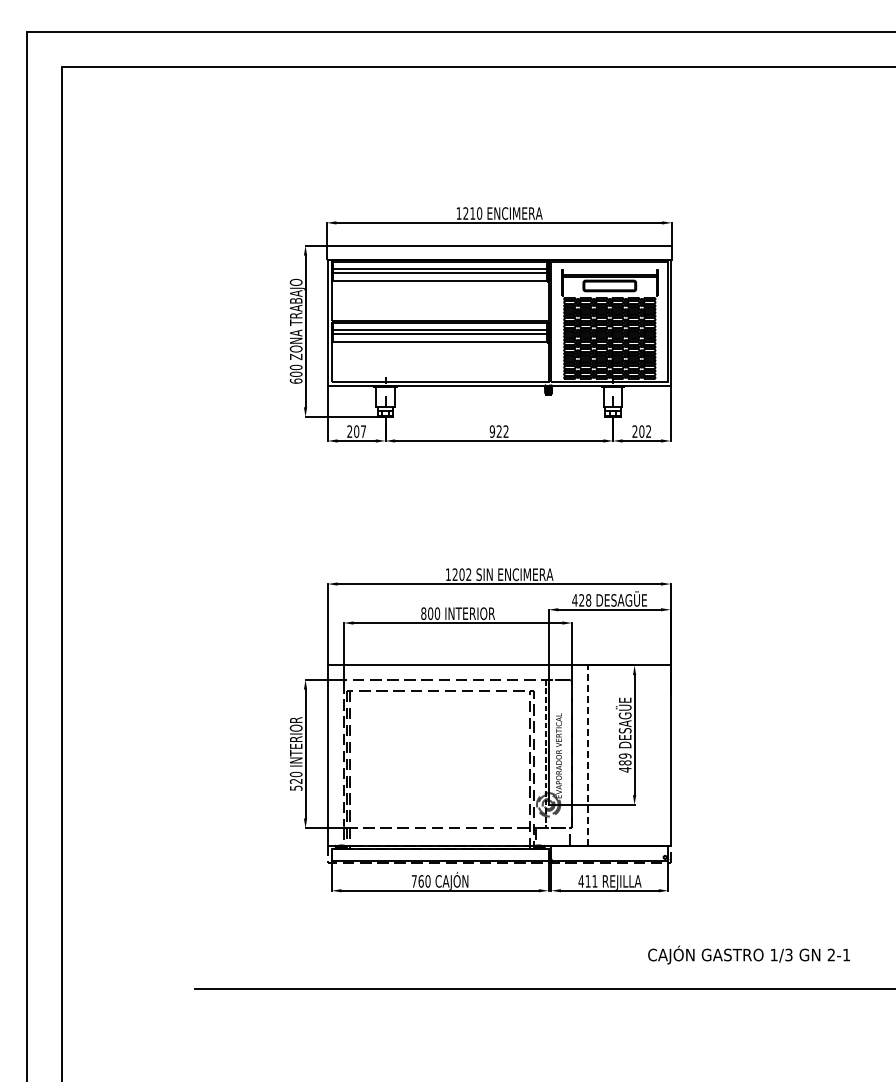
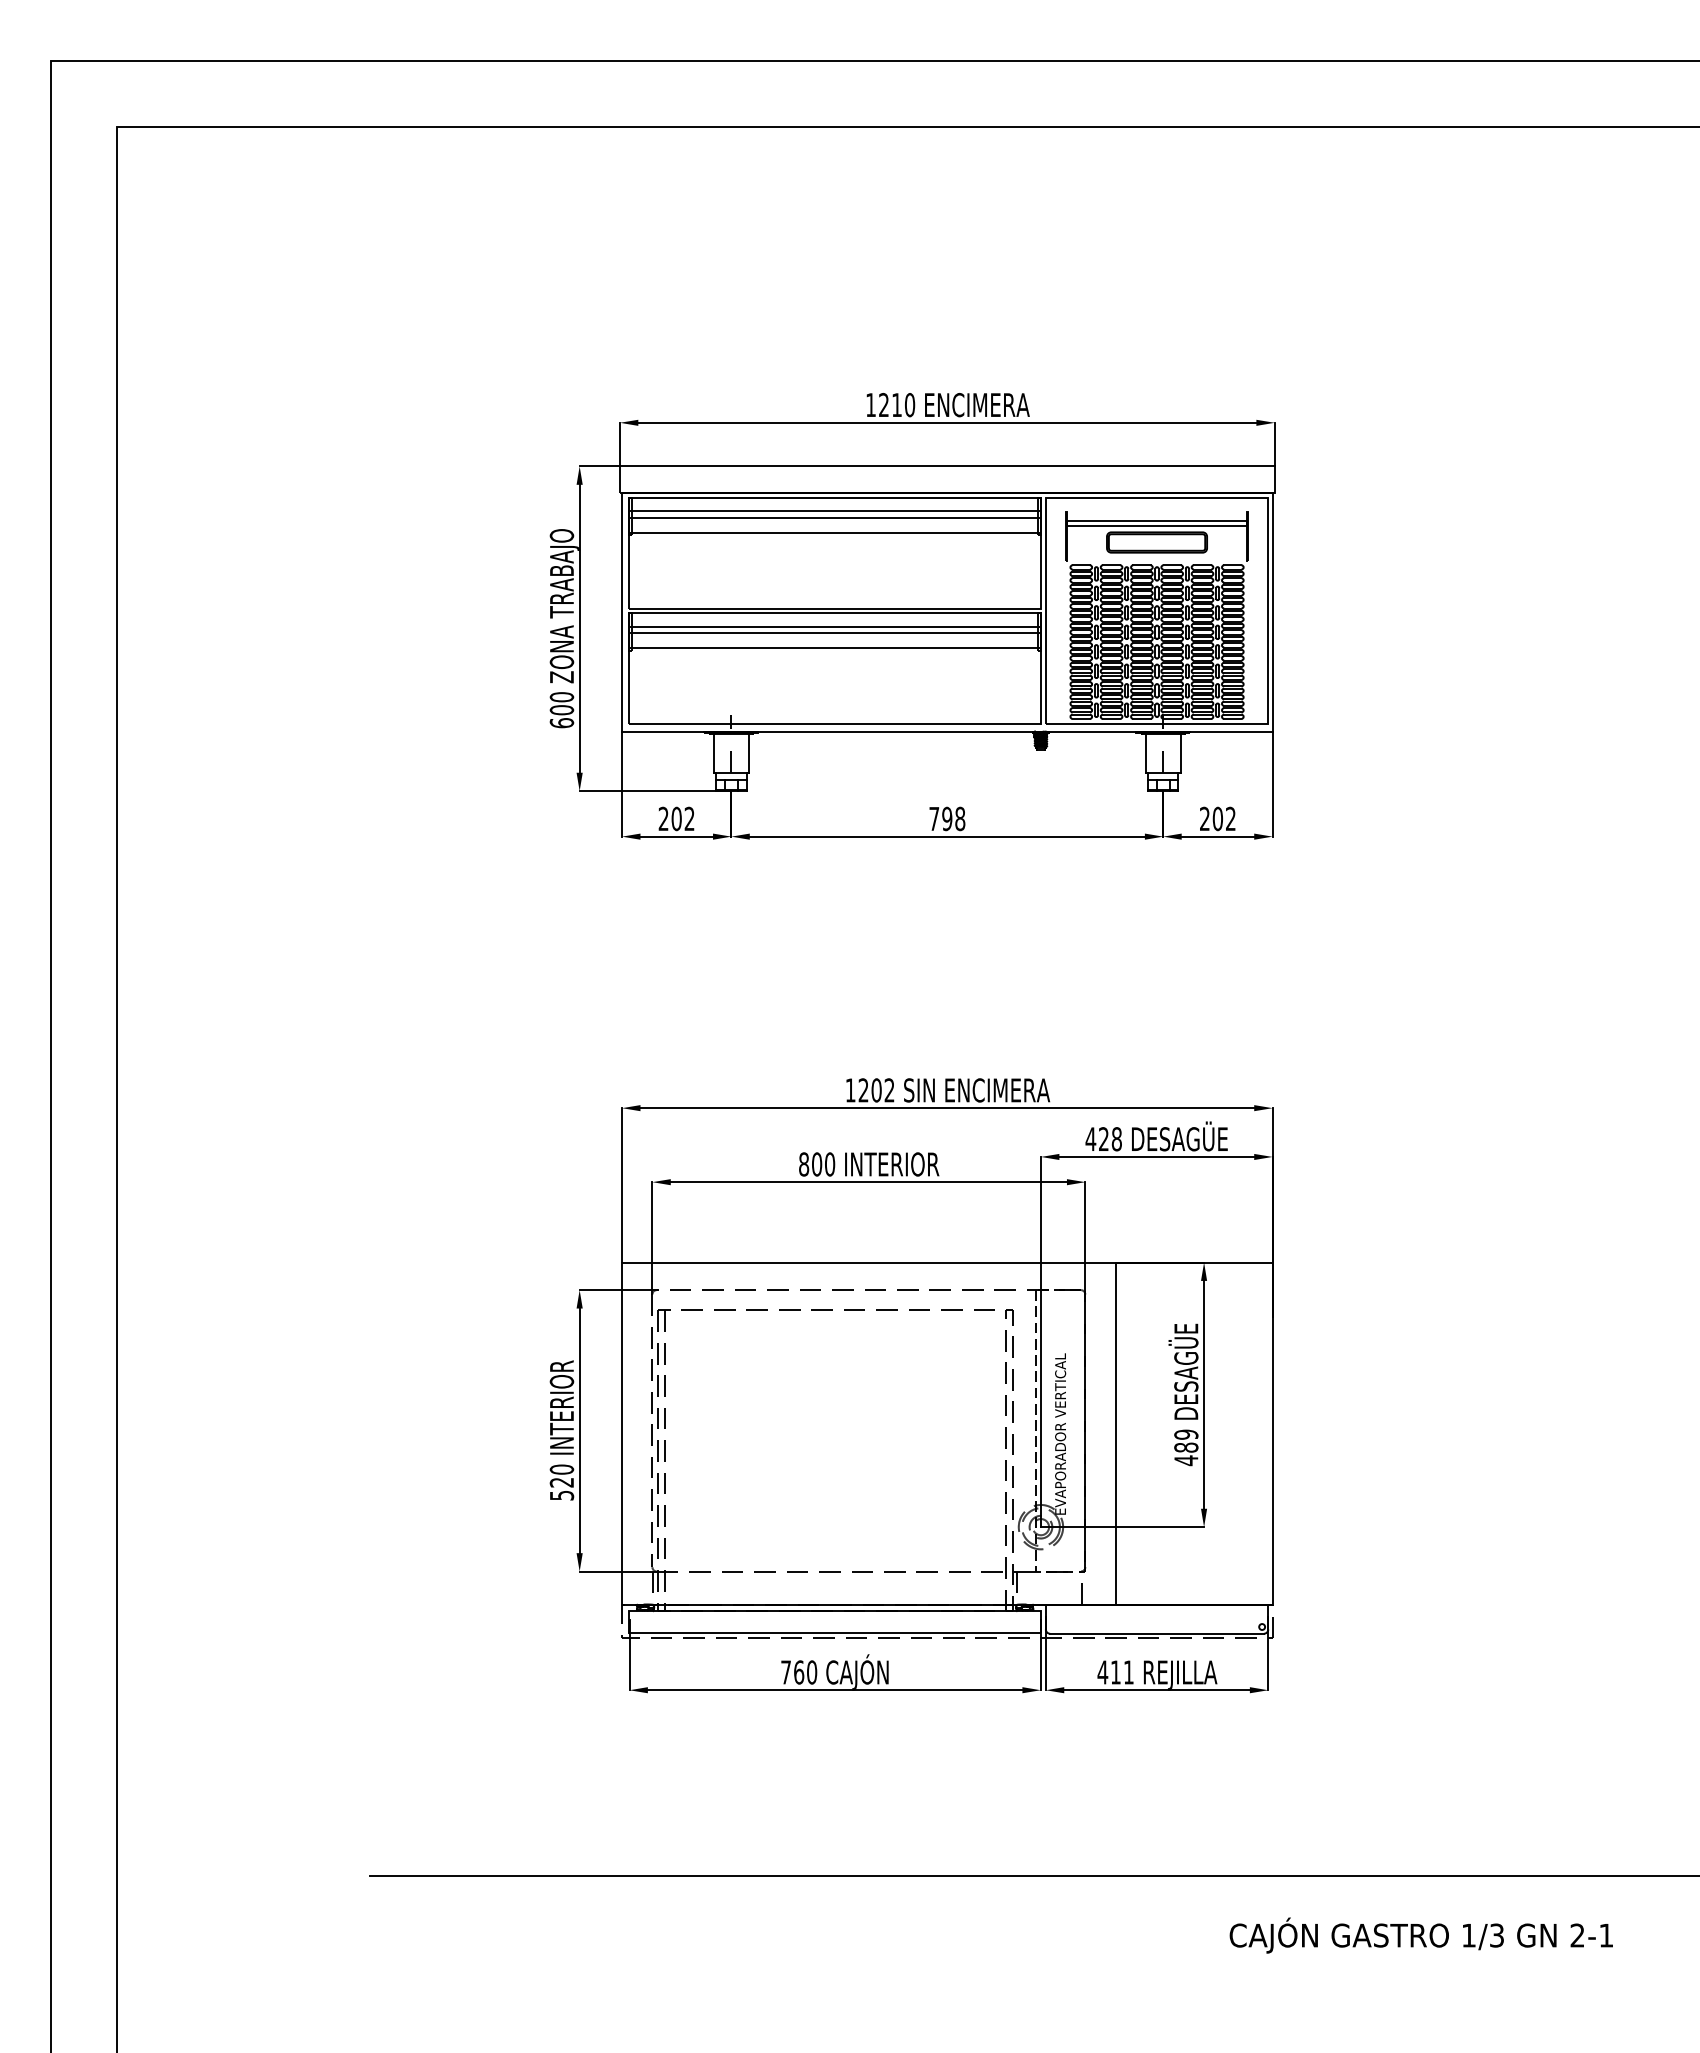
text: (363, 431) -> (689, 818), 207 -> 202
text: (498, 431) -> (945, 818), 922 -> 798
line: (588, 754) -> (1116, 1431), dashed -> solid
text: (748, 954) -> (1420, 1934), moved

